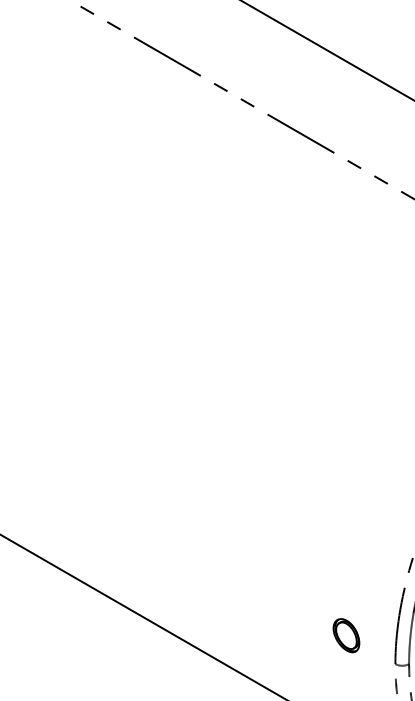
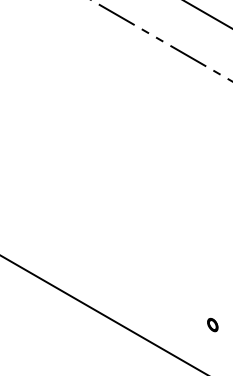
part: (346, 634) -> (212, 324), size x0.7

